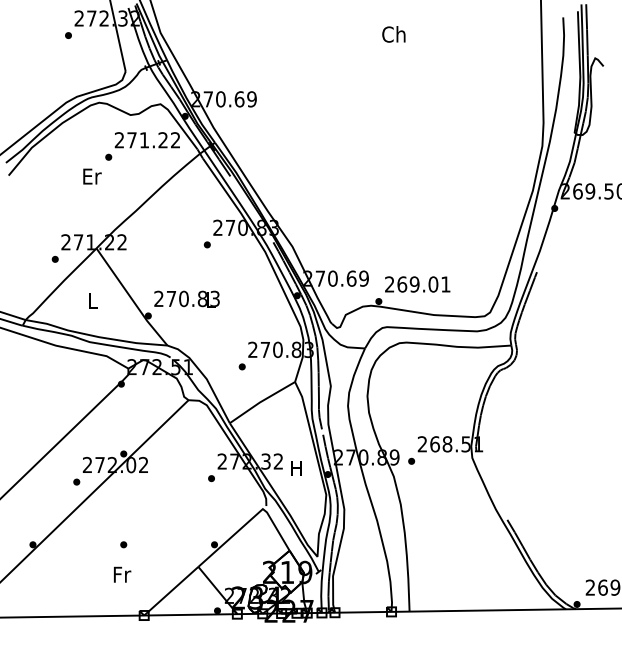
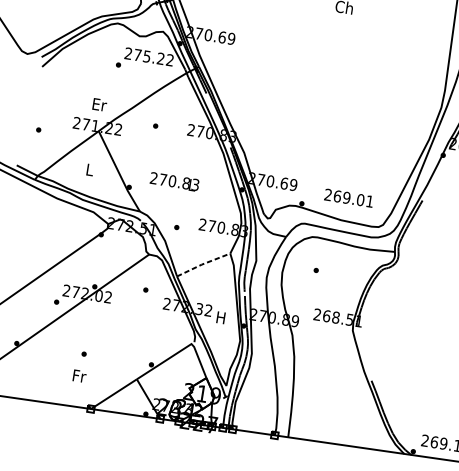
text: (143, 140) -> (146, 56), 271.22 -> 275.22
text: (92, 176) -> (99, 104), moved
part: (206, 244) -> (155, 125), moved
part: (54, 259) -> (38, 130), moved
text: (417, 284) -> (348, 198), moved
text: (186, 298) -> (174, 181), moved
part: (241, 366) -> (176, 227), moved
line: (261, 401) -> (203, 264), solid -> dashed
part: (411, 460) -> (316, 269), moved
part: (211, 478) -> (145, 289), moved

